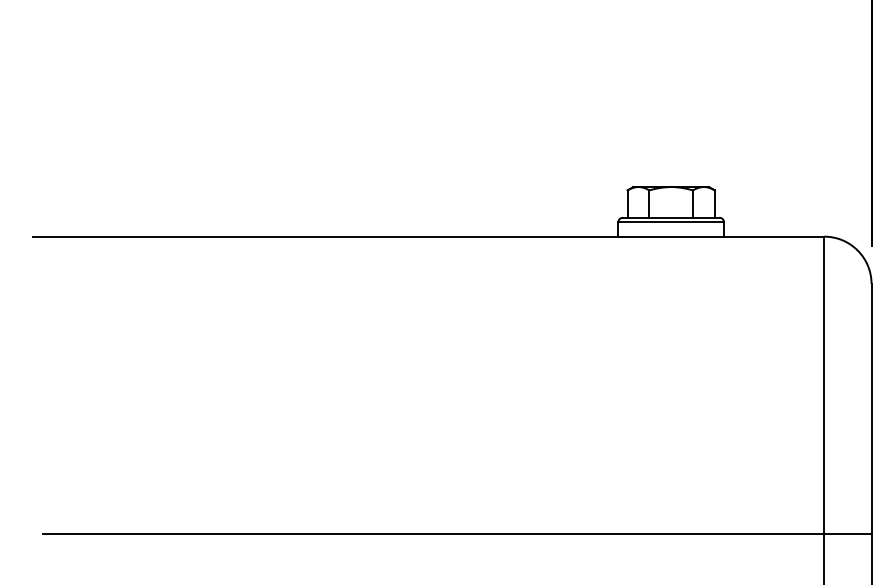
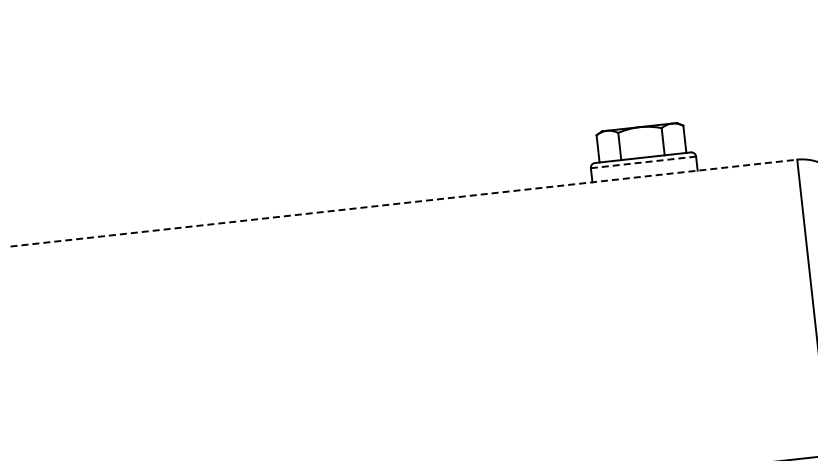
line: (671, 222) -> (643, 162), solid -> dashed
line: (428, 236) -> (403, 202), solid -> dashed

